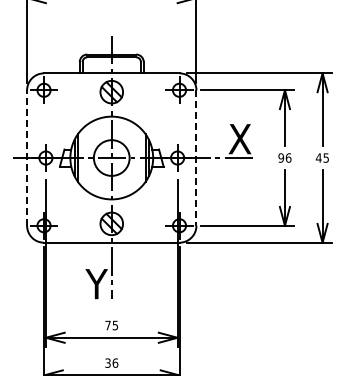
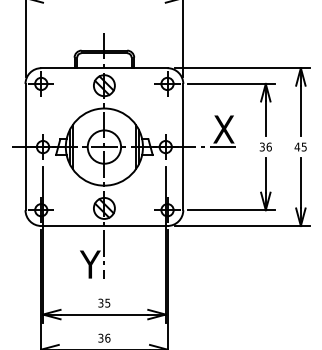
text: (281, 157) -> (262, 146), 96 -> 36
line: (27, 158) -> (25, 147), dashed -> solid
line: (196, 158) -> (183, 147), dashed -> solid
text: (107, 325) -> (100, 303), 75 -> 35

